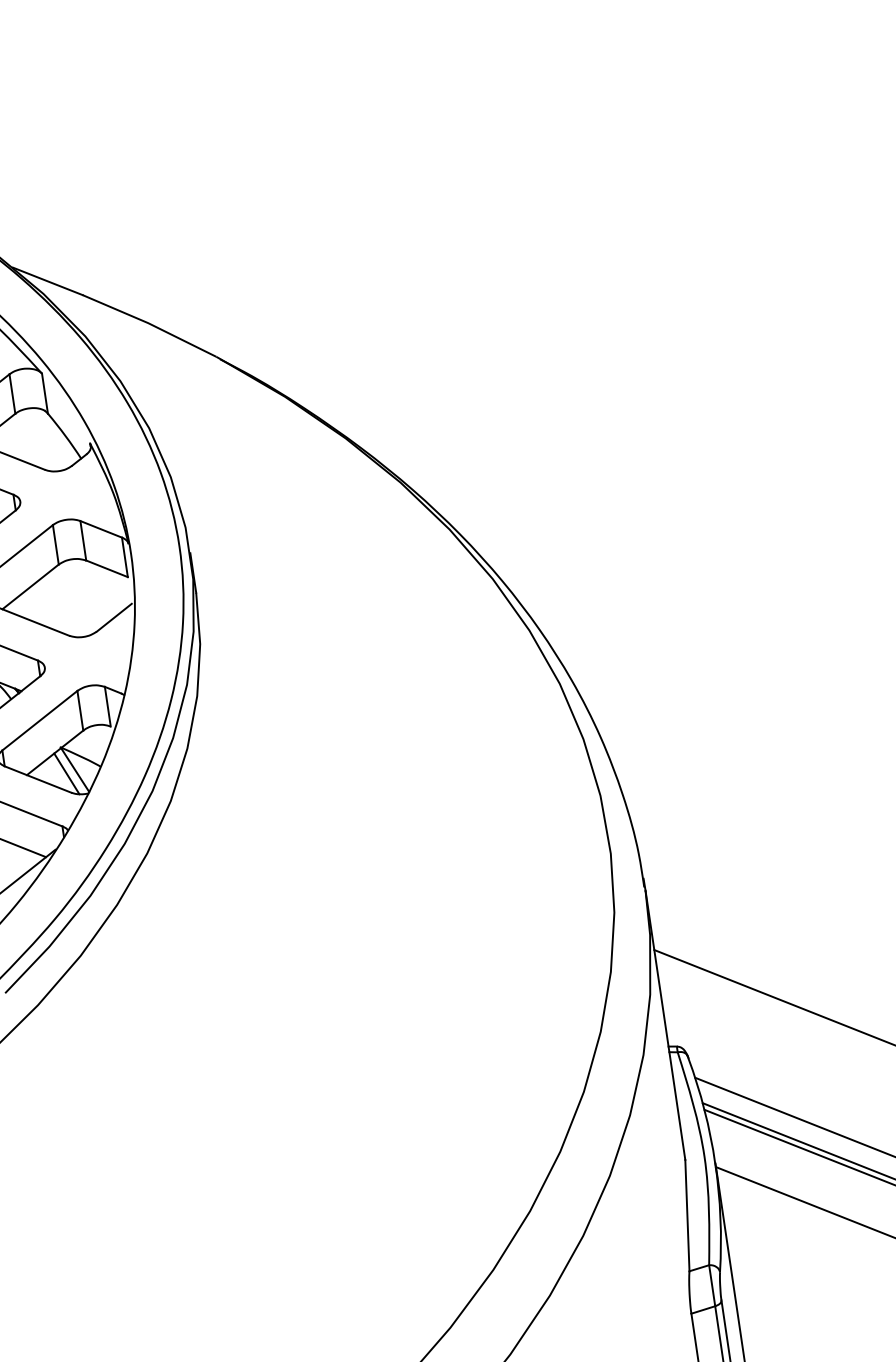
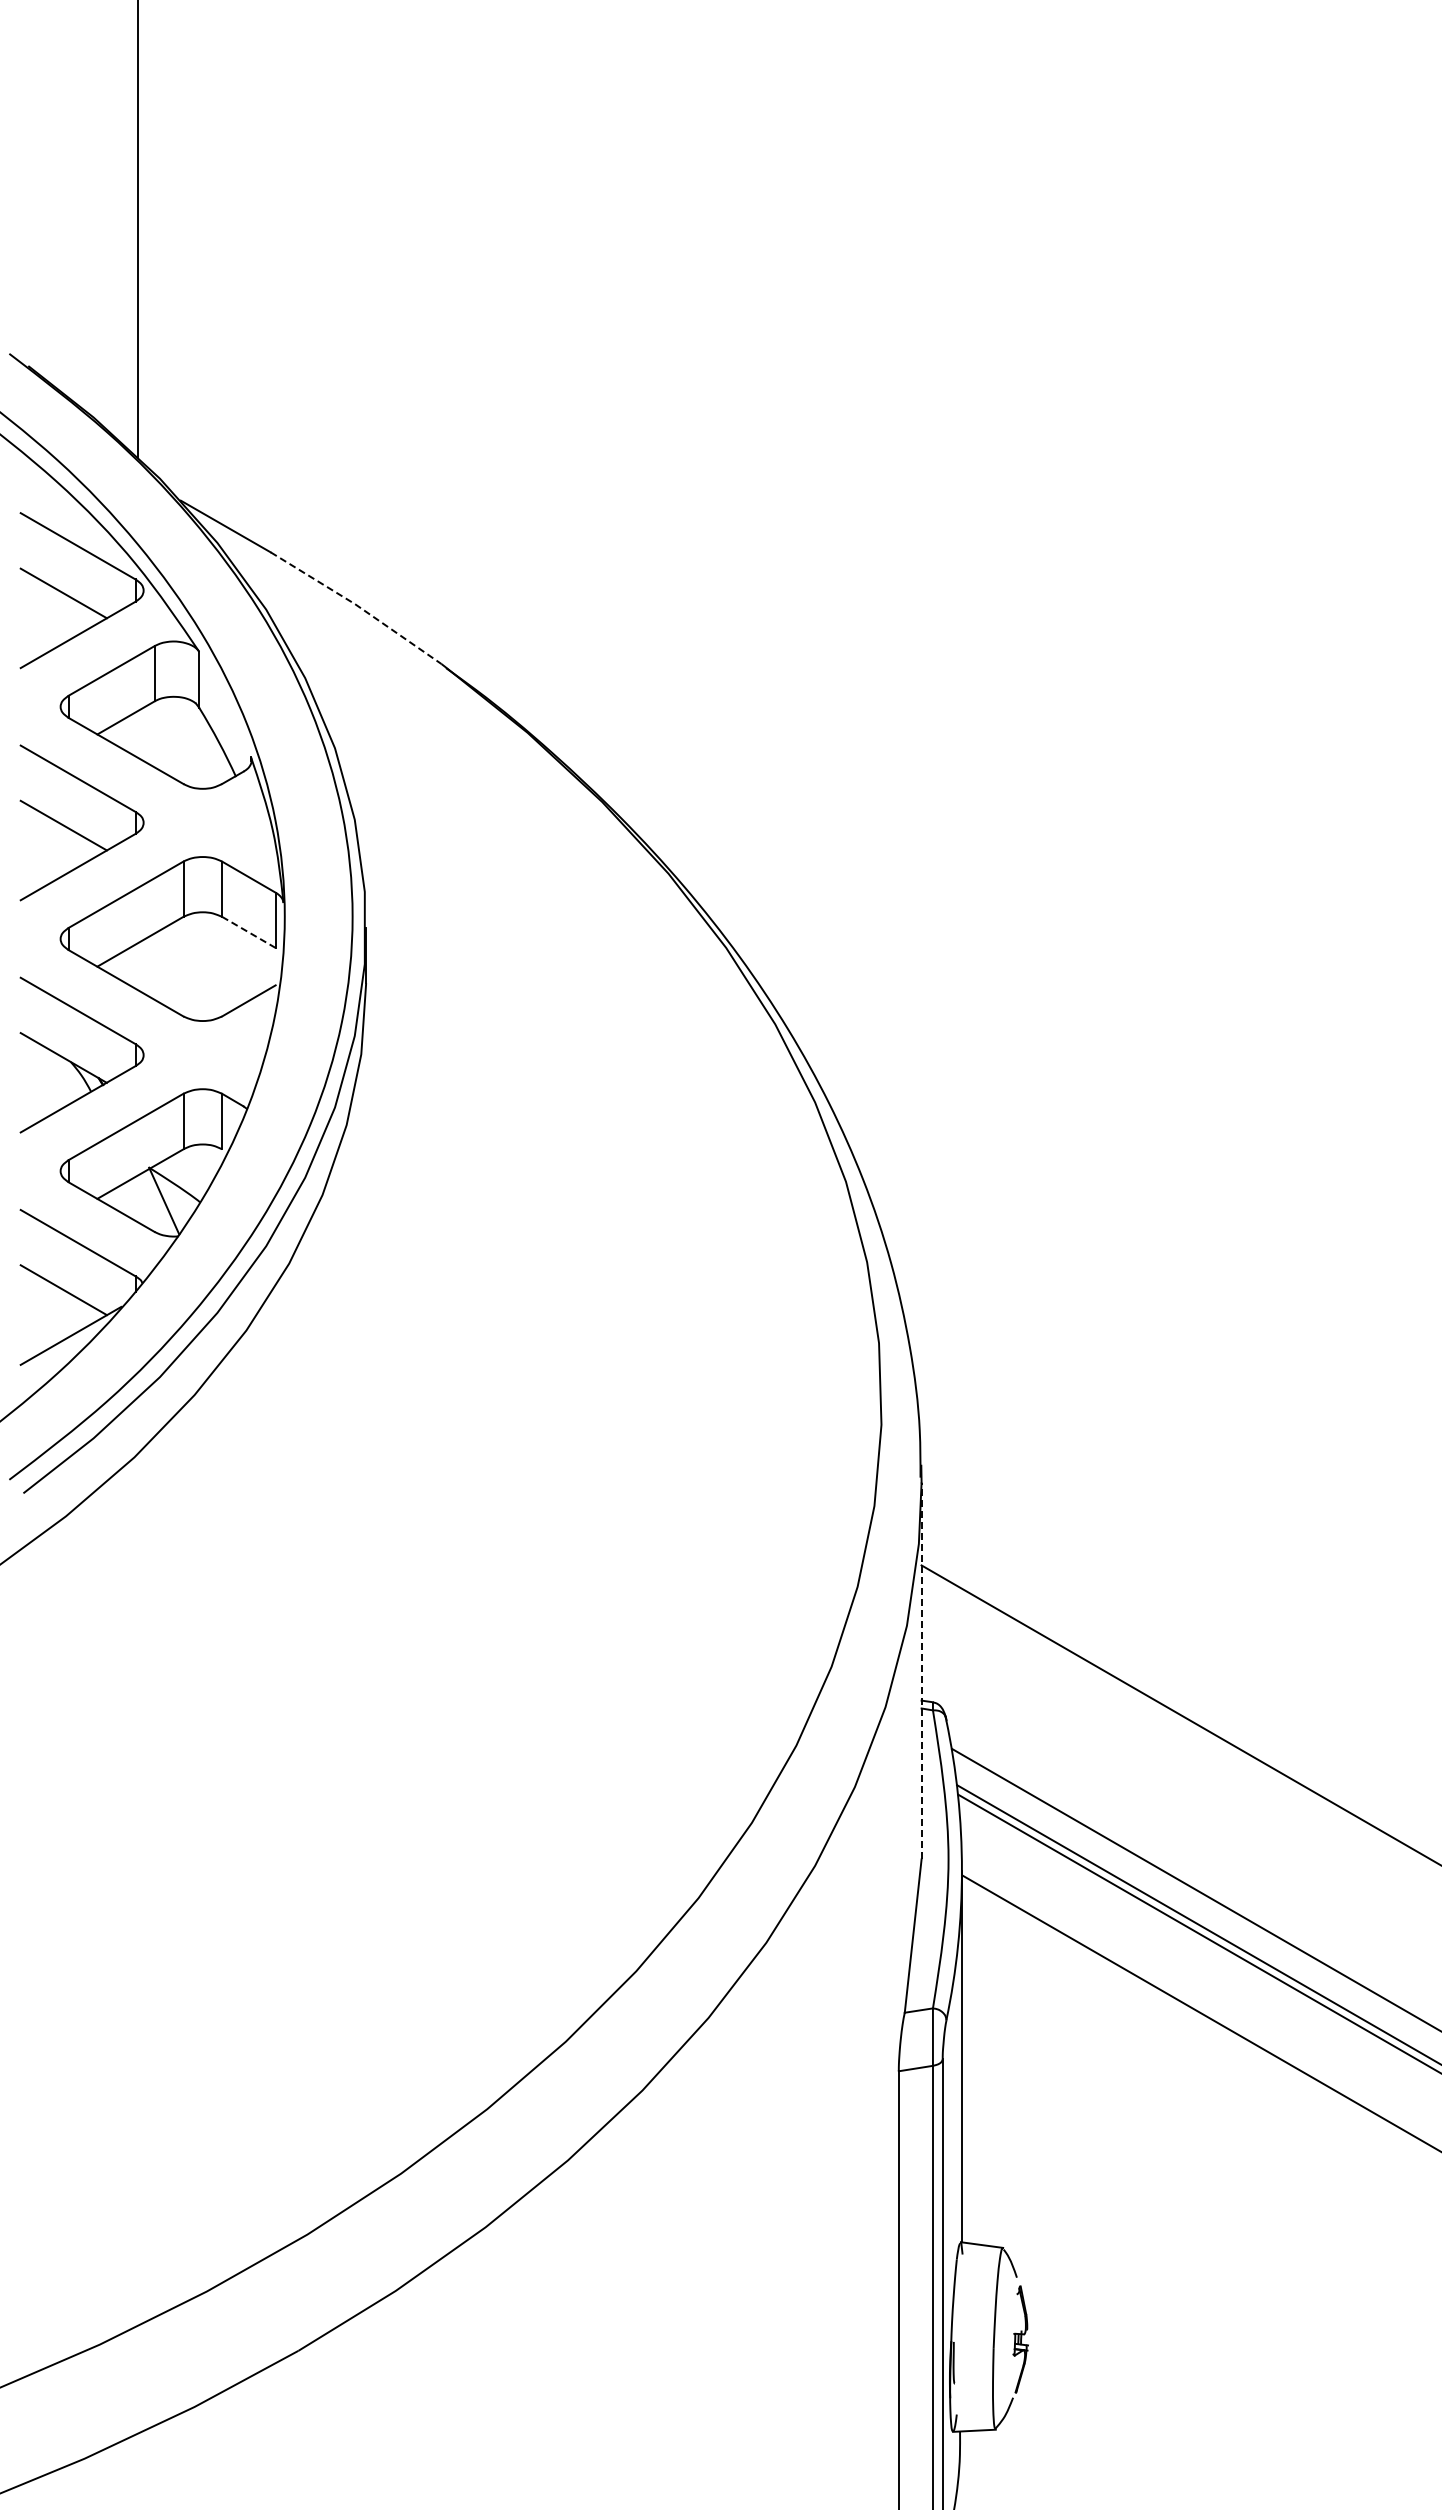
line: (150, 323) -> (357, 605), solid -> dashed
line: (106, 568) -> (248, 932), solid -> dashed
line: (66, 773) -> (152, 1204), removed
line: (665, 1025) -> (921, 1670), solid -> dashed

